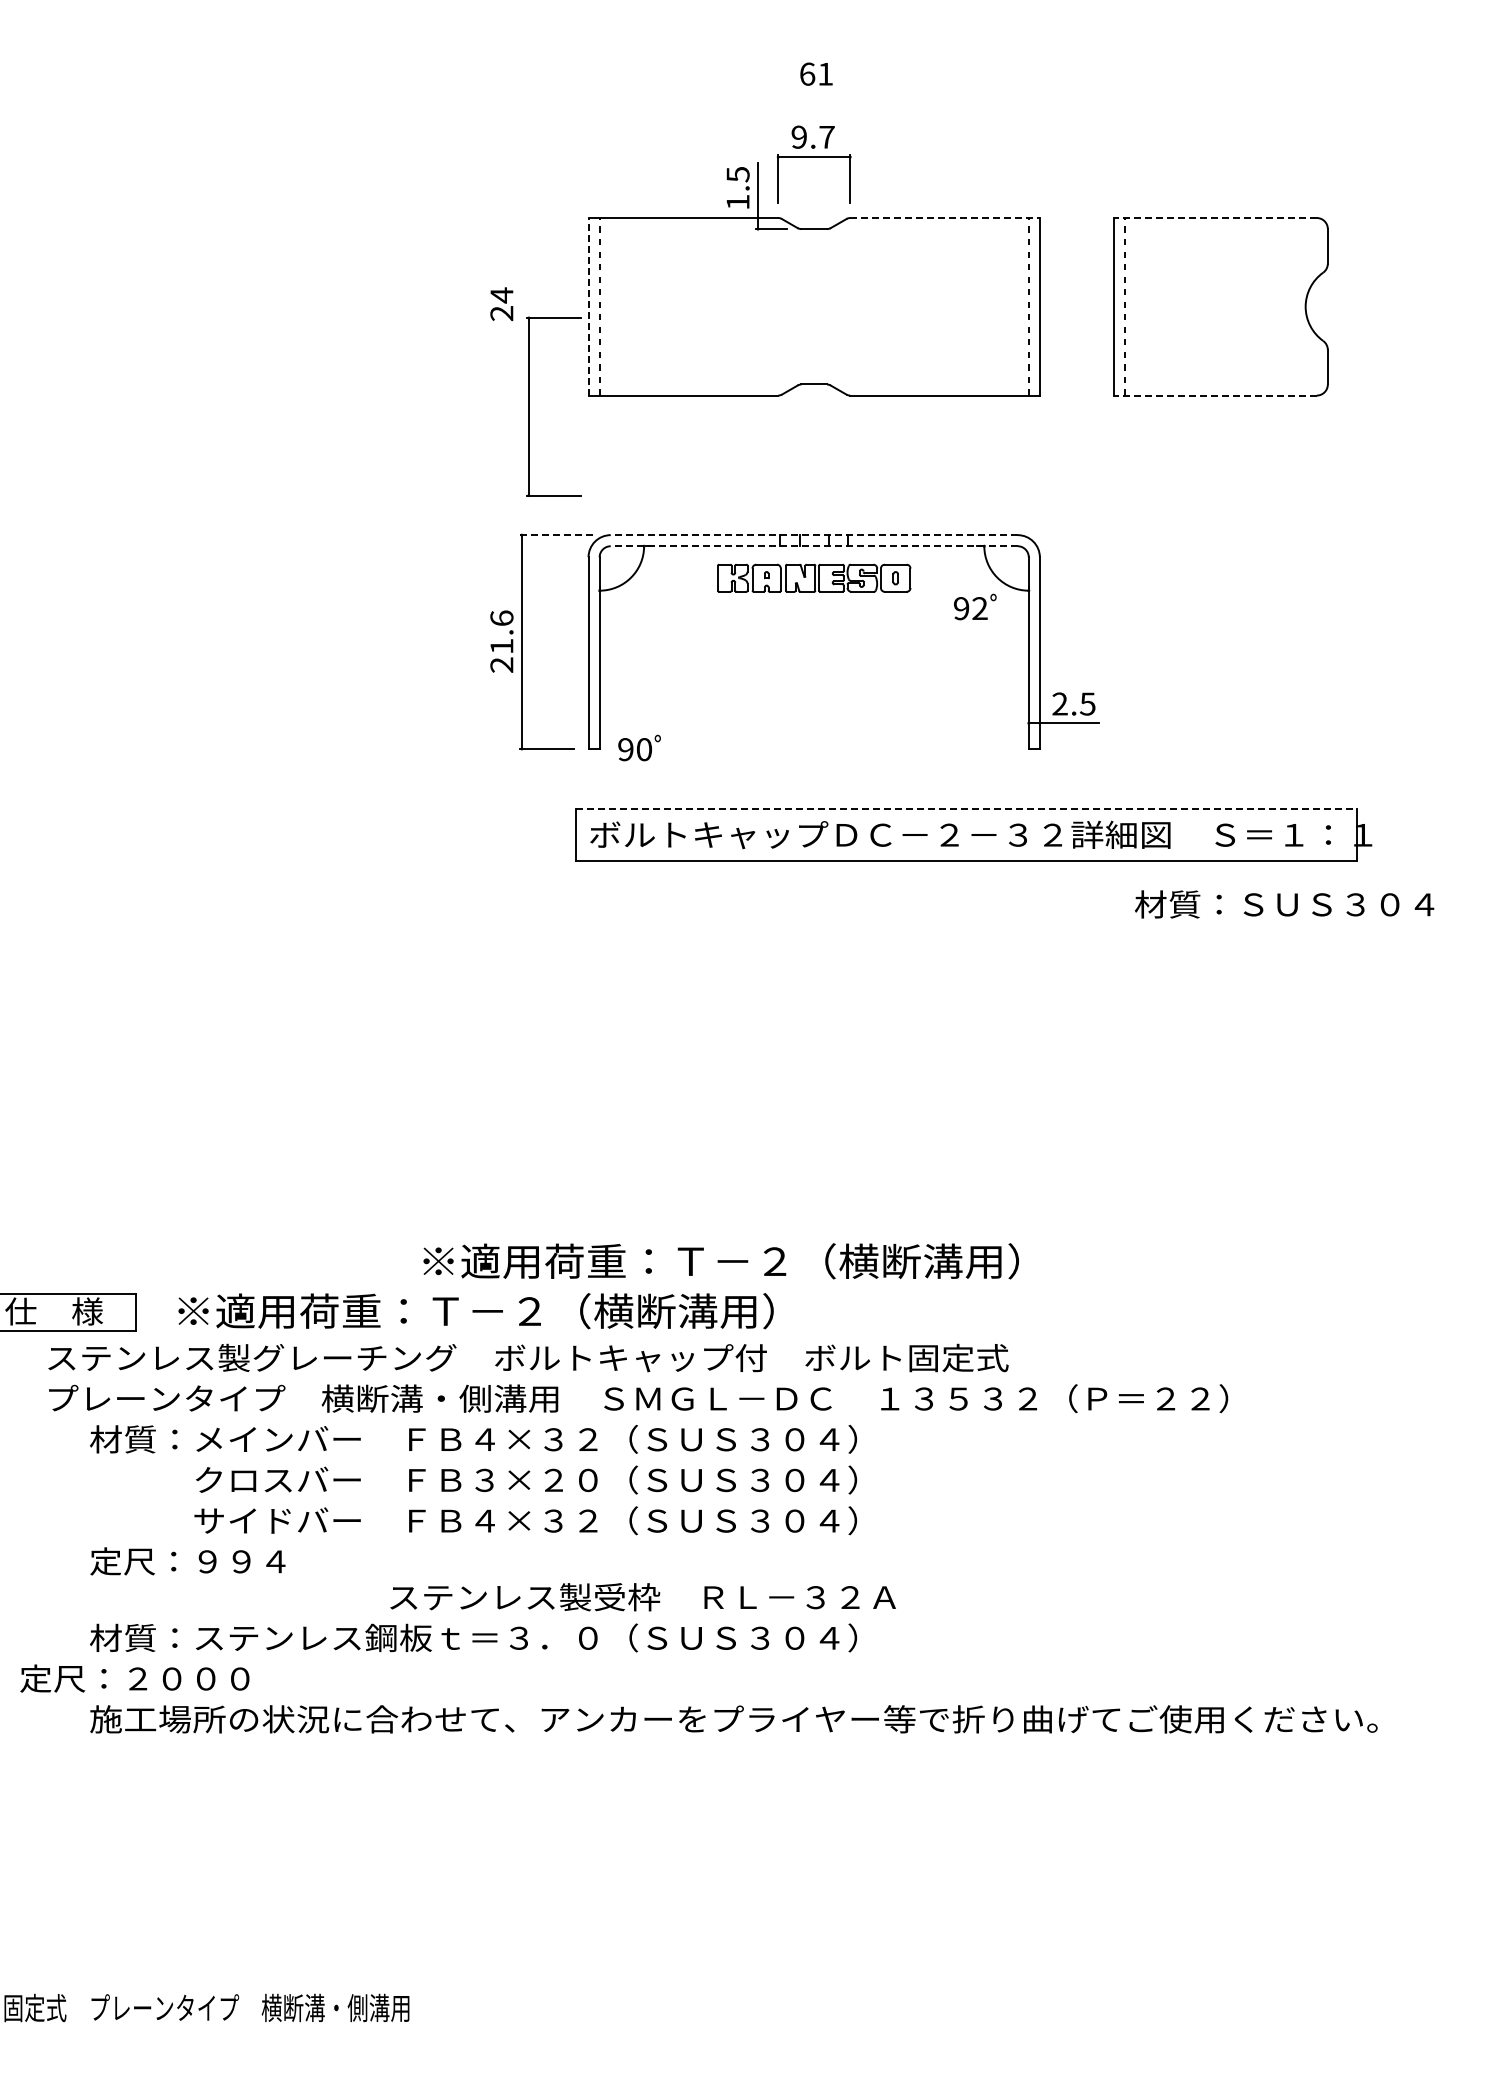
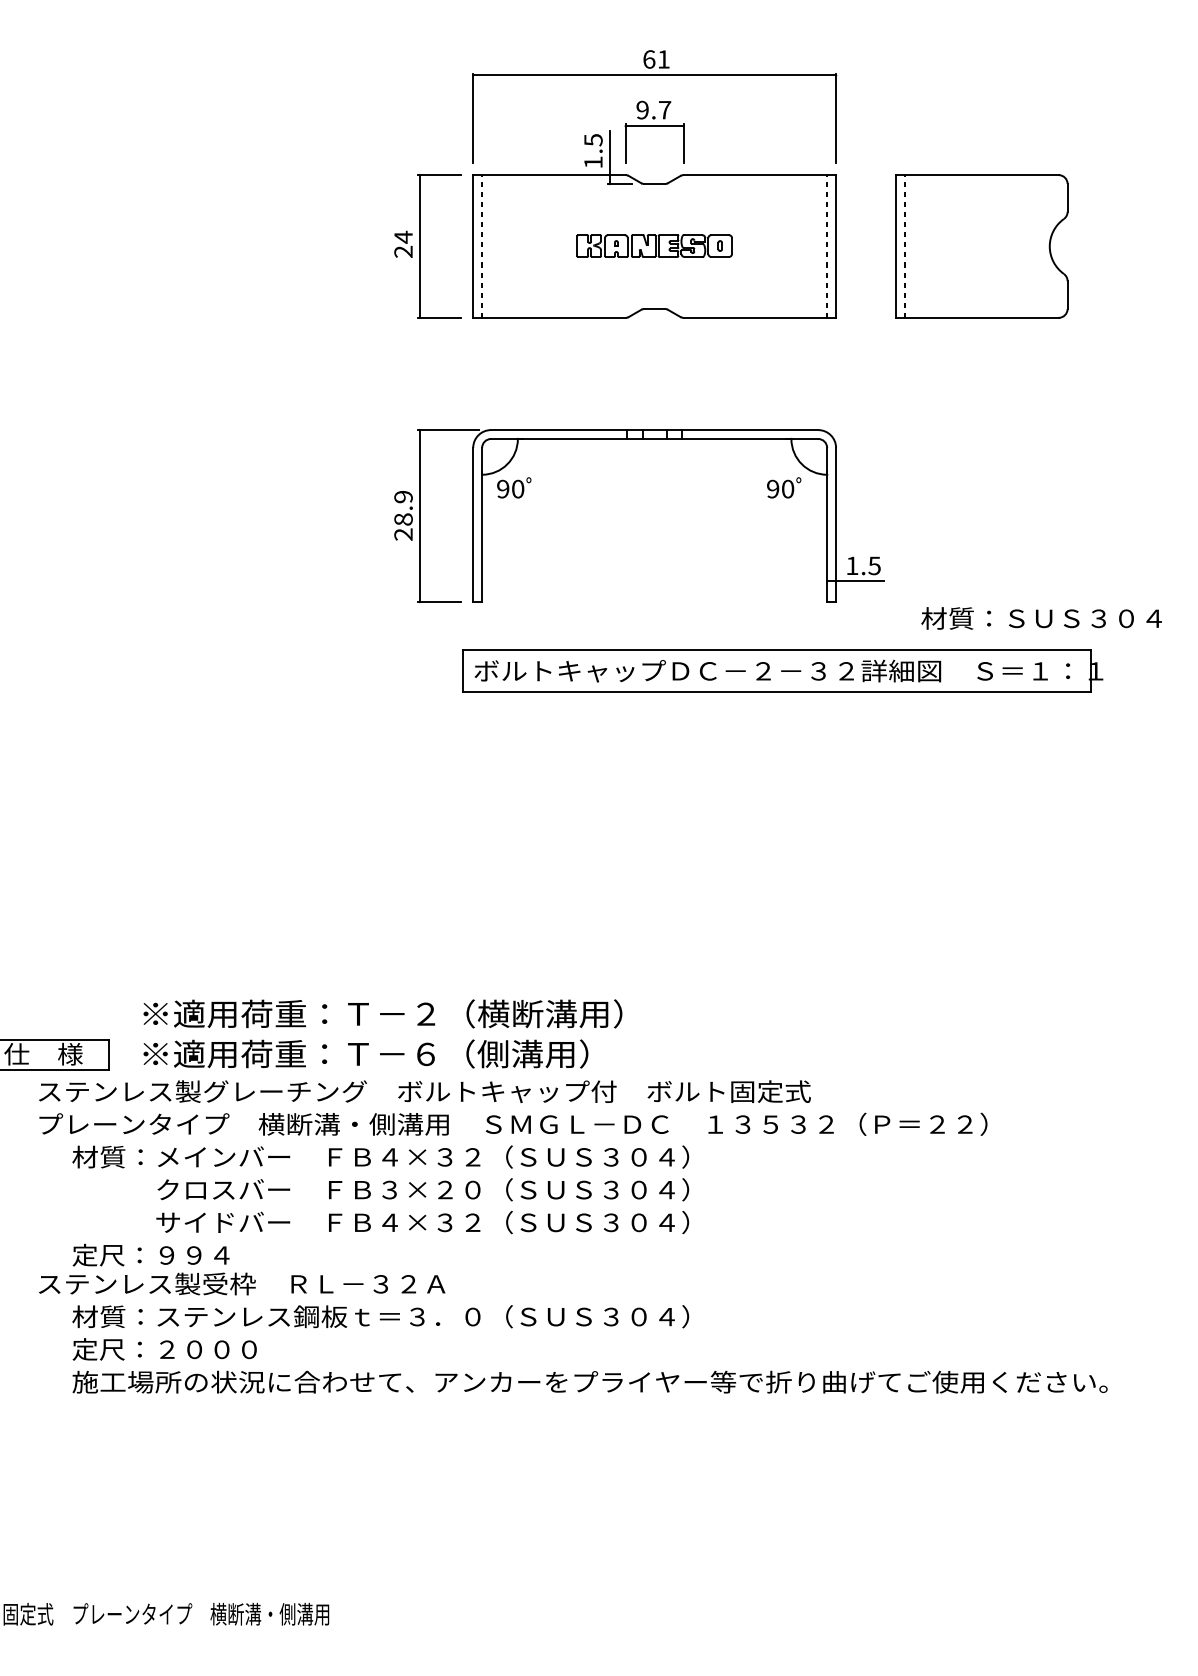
part: (814, 94) -> (654, 75), added
line: (945, 218) -> (760, 175), dashed -> solid
line: (1214, 218) -> (976, 175), dashed -> solid
line: (588, 306) -> (473, 246), dashed -> solid
line: (1214, 395) -> (976, 317), dashed -> solid
part: (529, 406) -> (420, 246), moved
line: (558, 535) -> (449, 430), dashed -> solid
line: (813, 535) -> (654, 430), dashed -> solid
line: (813, 546) -> (654, 439), dashed -> solid
part: (814, 577) -> (654, 245), moved
text: (979, 608) -> (787, 489), 92 -> 90
text: (501, 632) -> (403, 508), 21.6 -> 28.9
text: (1059, 703) -> (851, 565), 2.5 -> 1.5
text: (639, 747) -> (514, 487), moved
line: (967, 809) -> (777, 650), dashed -> solid
text: (1284, 904) -> (1041, 618), moved
text: (720, 1261) -> (382, 1014), moved
text: (645, 1311) -> (519, 1054), ※適用荷重：Ｔ－２（横断溝用） -> ※適用荷重：Ｔ－６（側溝用）
text: (642, 1597) -> (241, 1284), moved
text: (134, 1678) -> (164, 1349), moved

